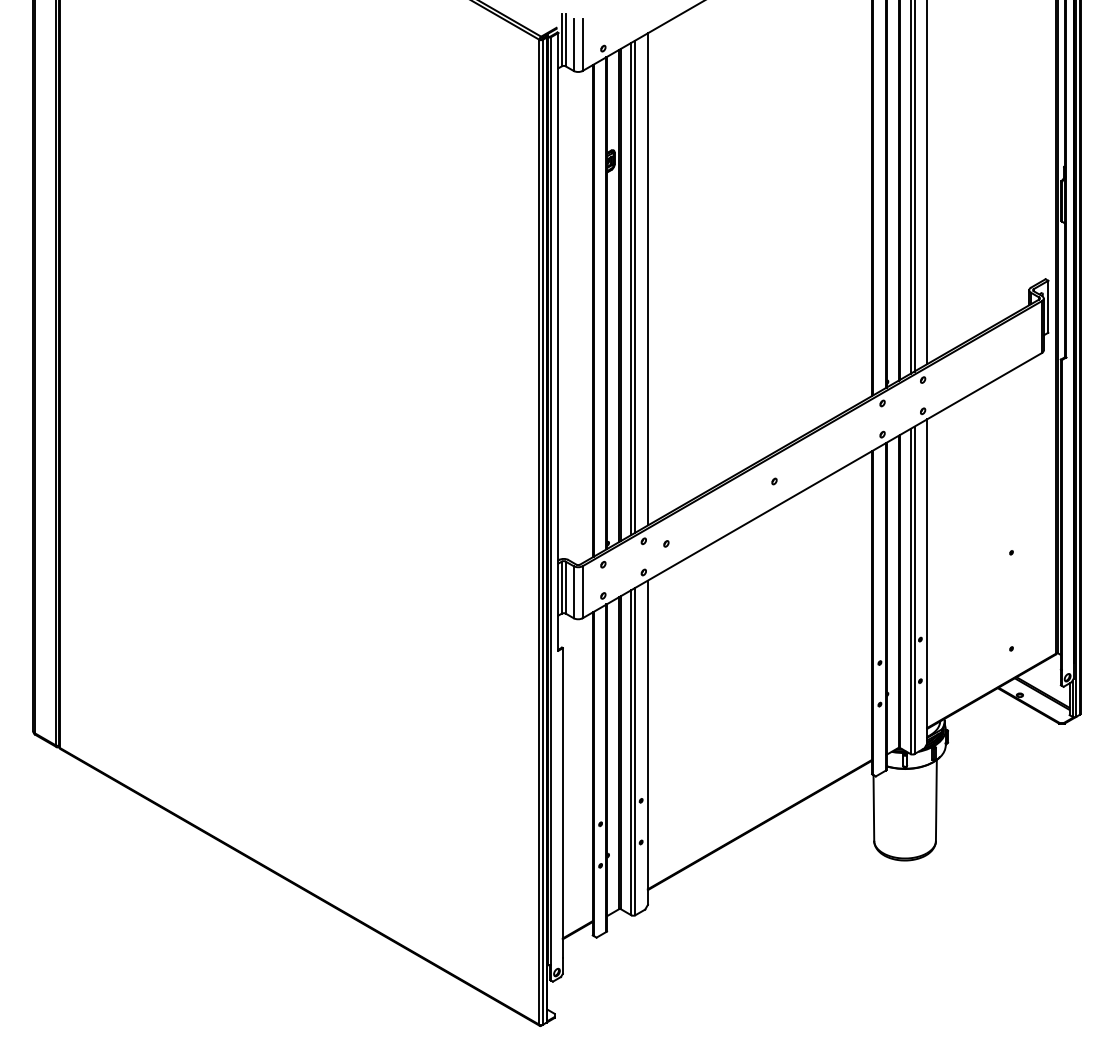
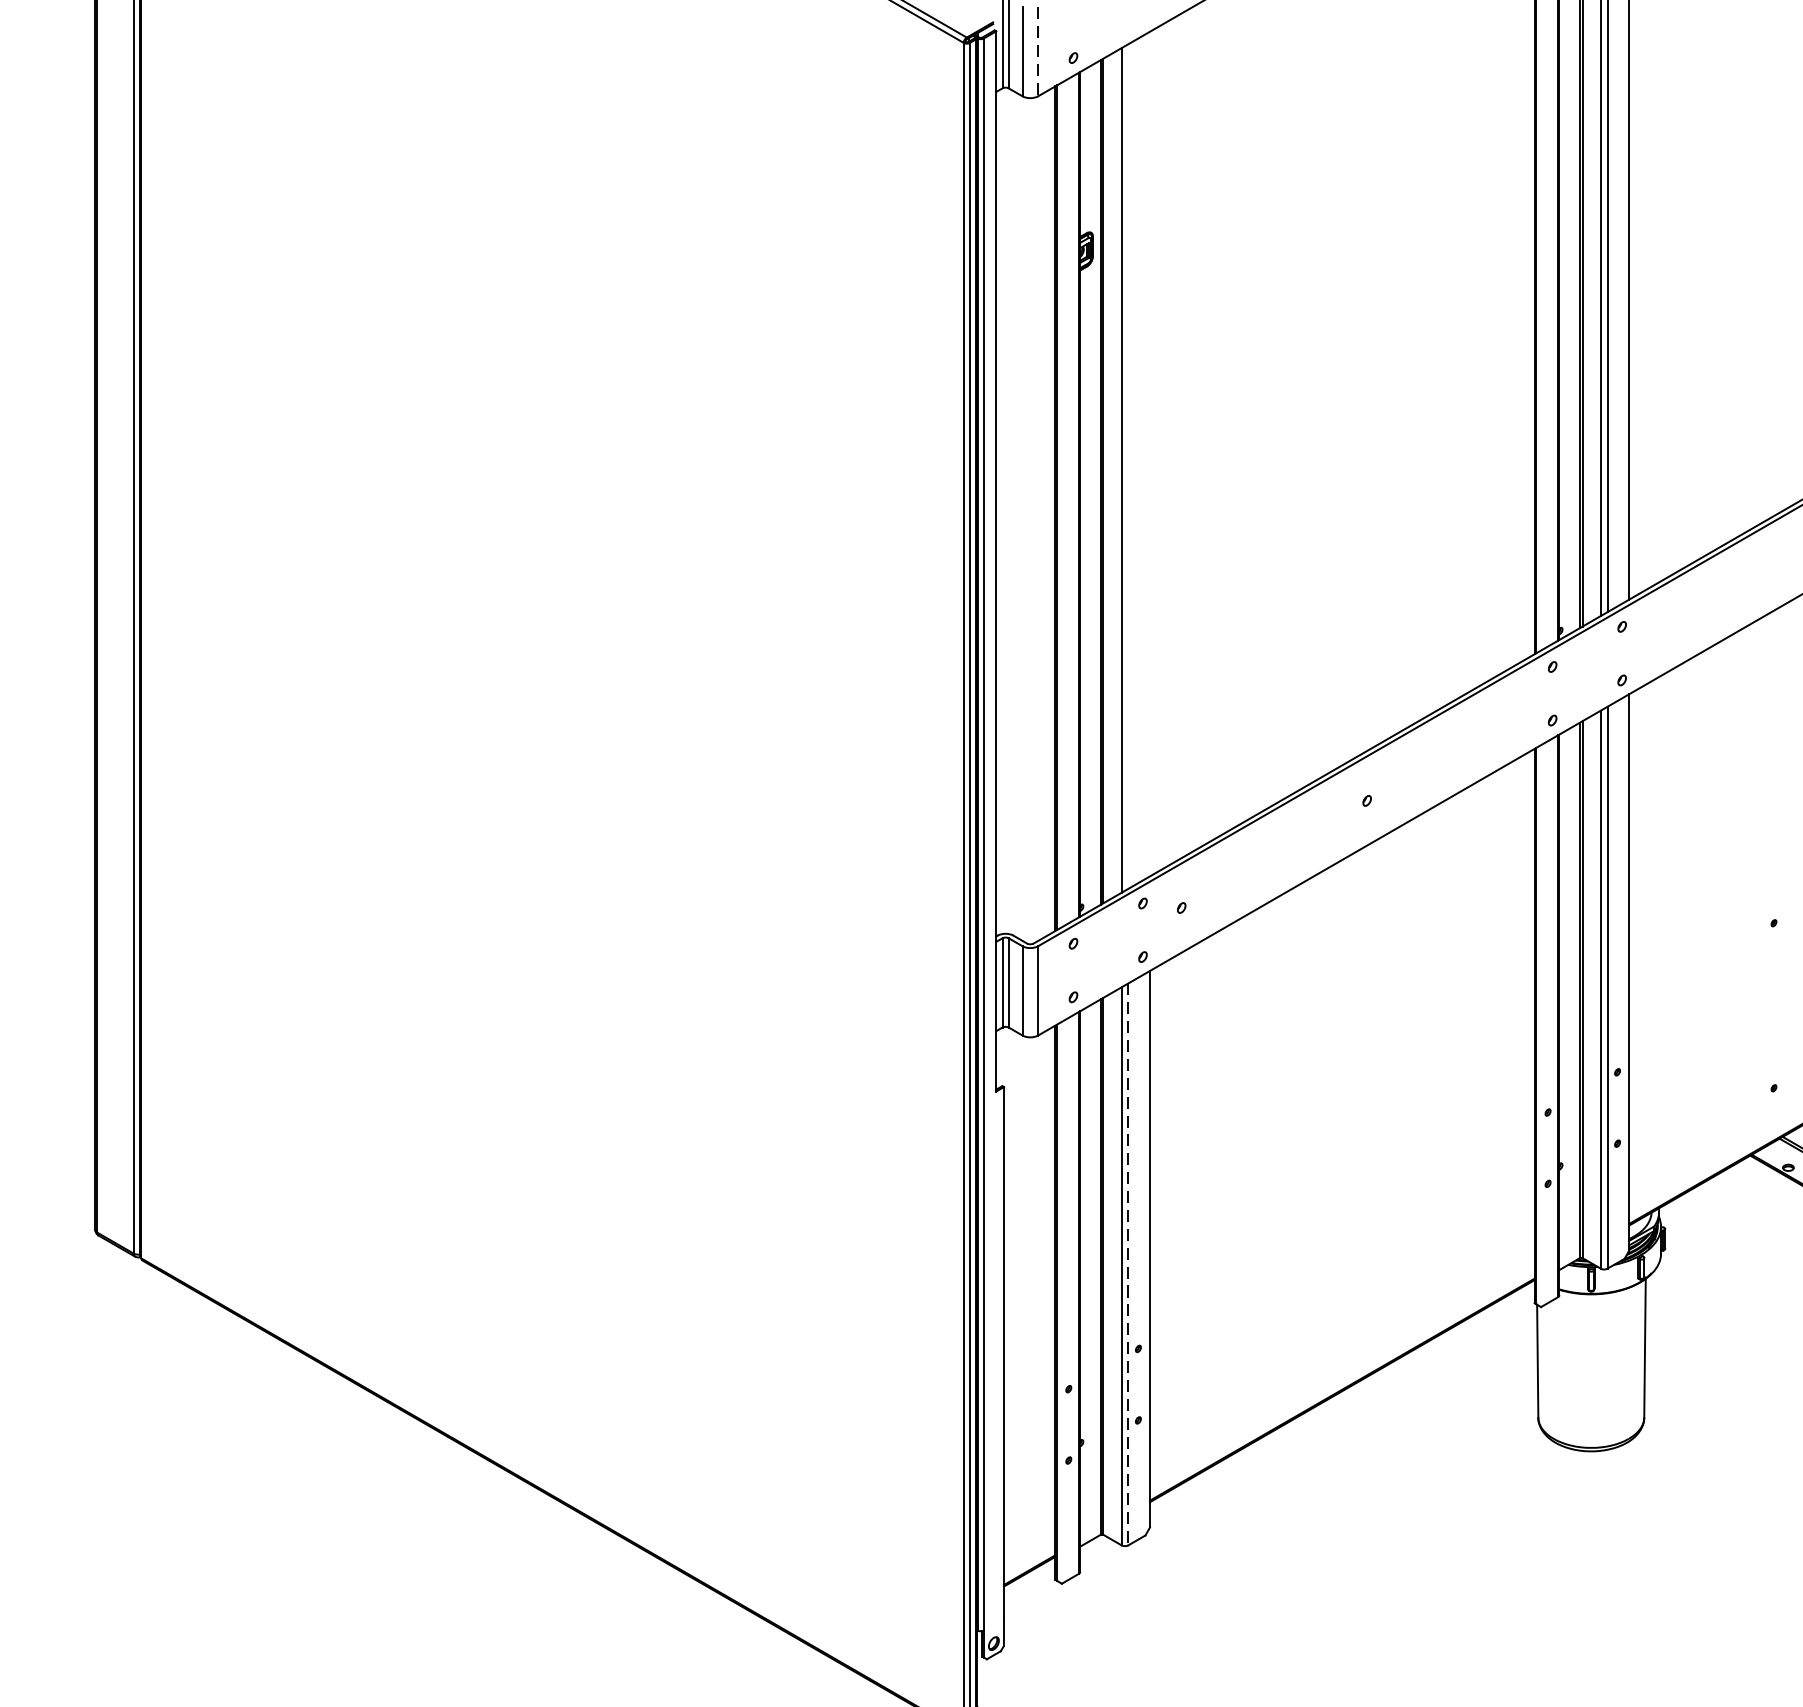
line: (582, 45) -> (1037, 52), solid -> dashed
line: (647, 279) -> (1149, 454), removed
line: (635, 286) -> (1128, 466), removed
line: (635, 751) -> (1128, 1264), solid -> dashed

